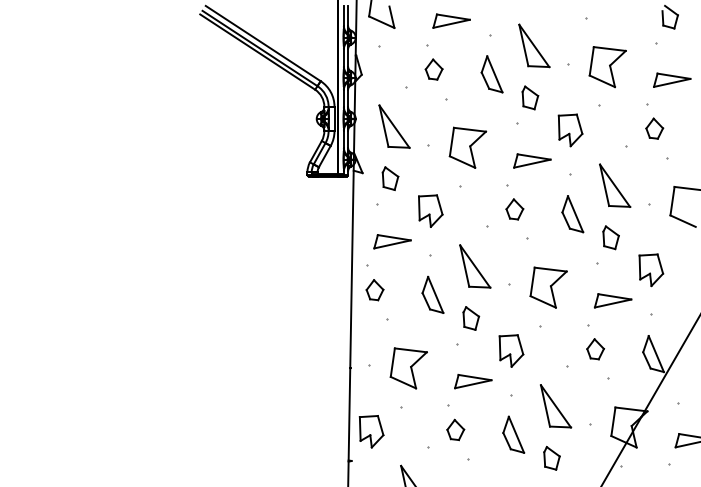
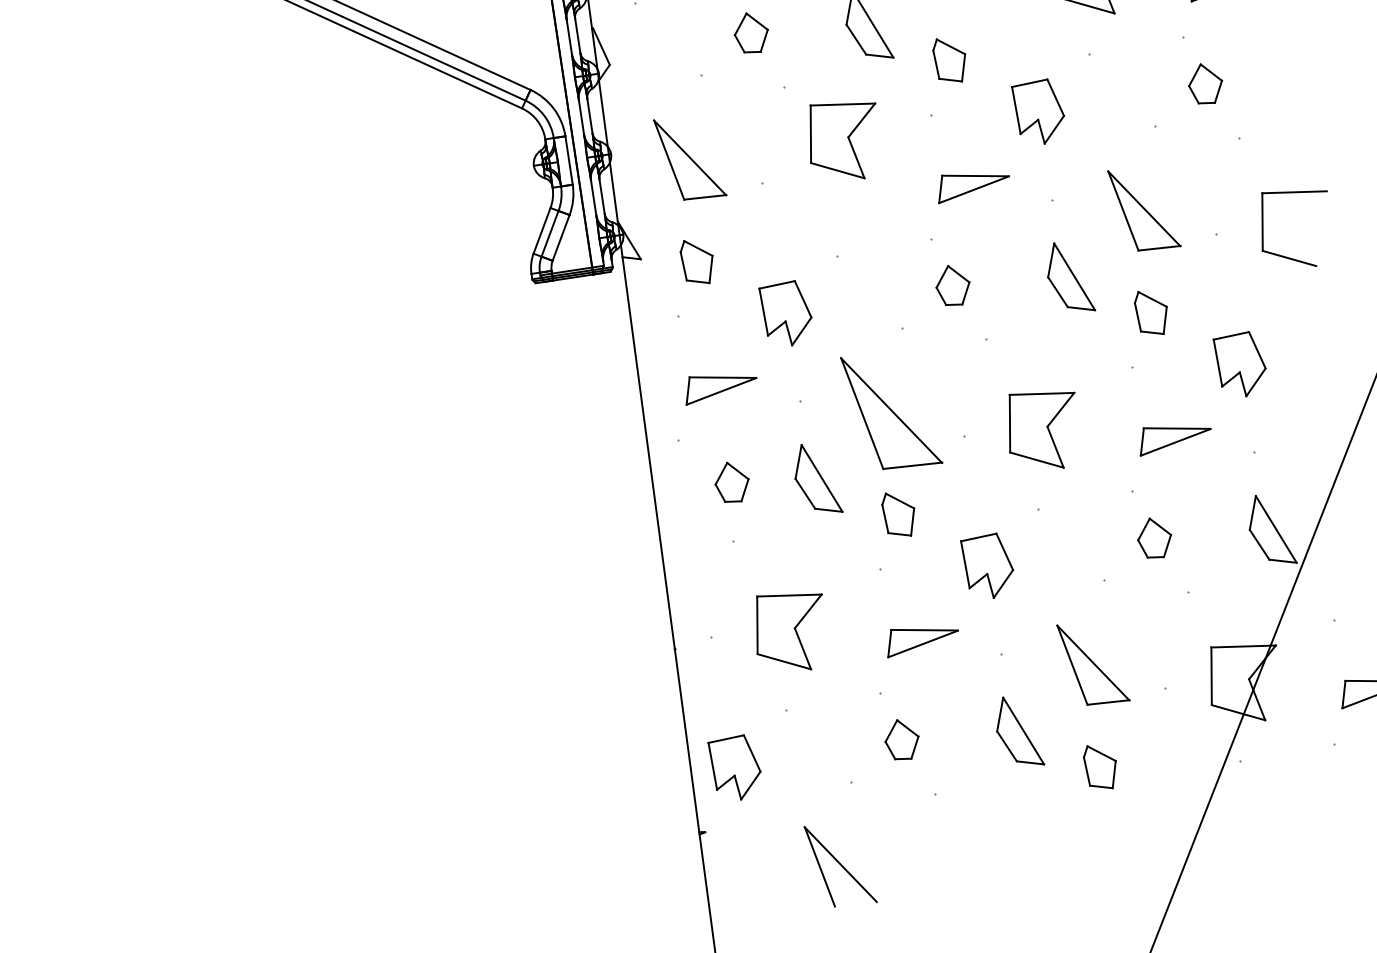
part: (467, 147) -> (843, 140), moved
part: (475, 266) -> (892, 410), size x1.4
part: (374, 290) -> (731, 483), moved

